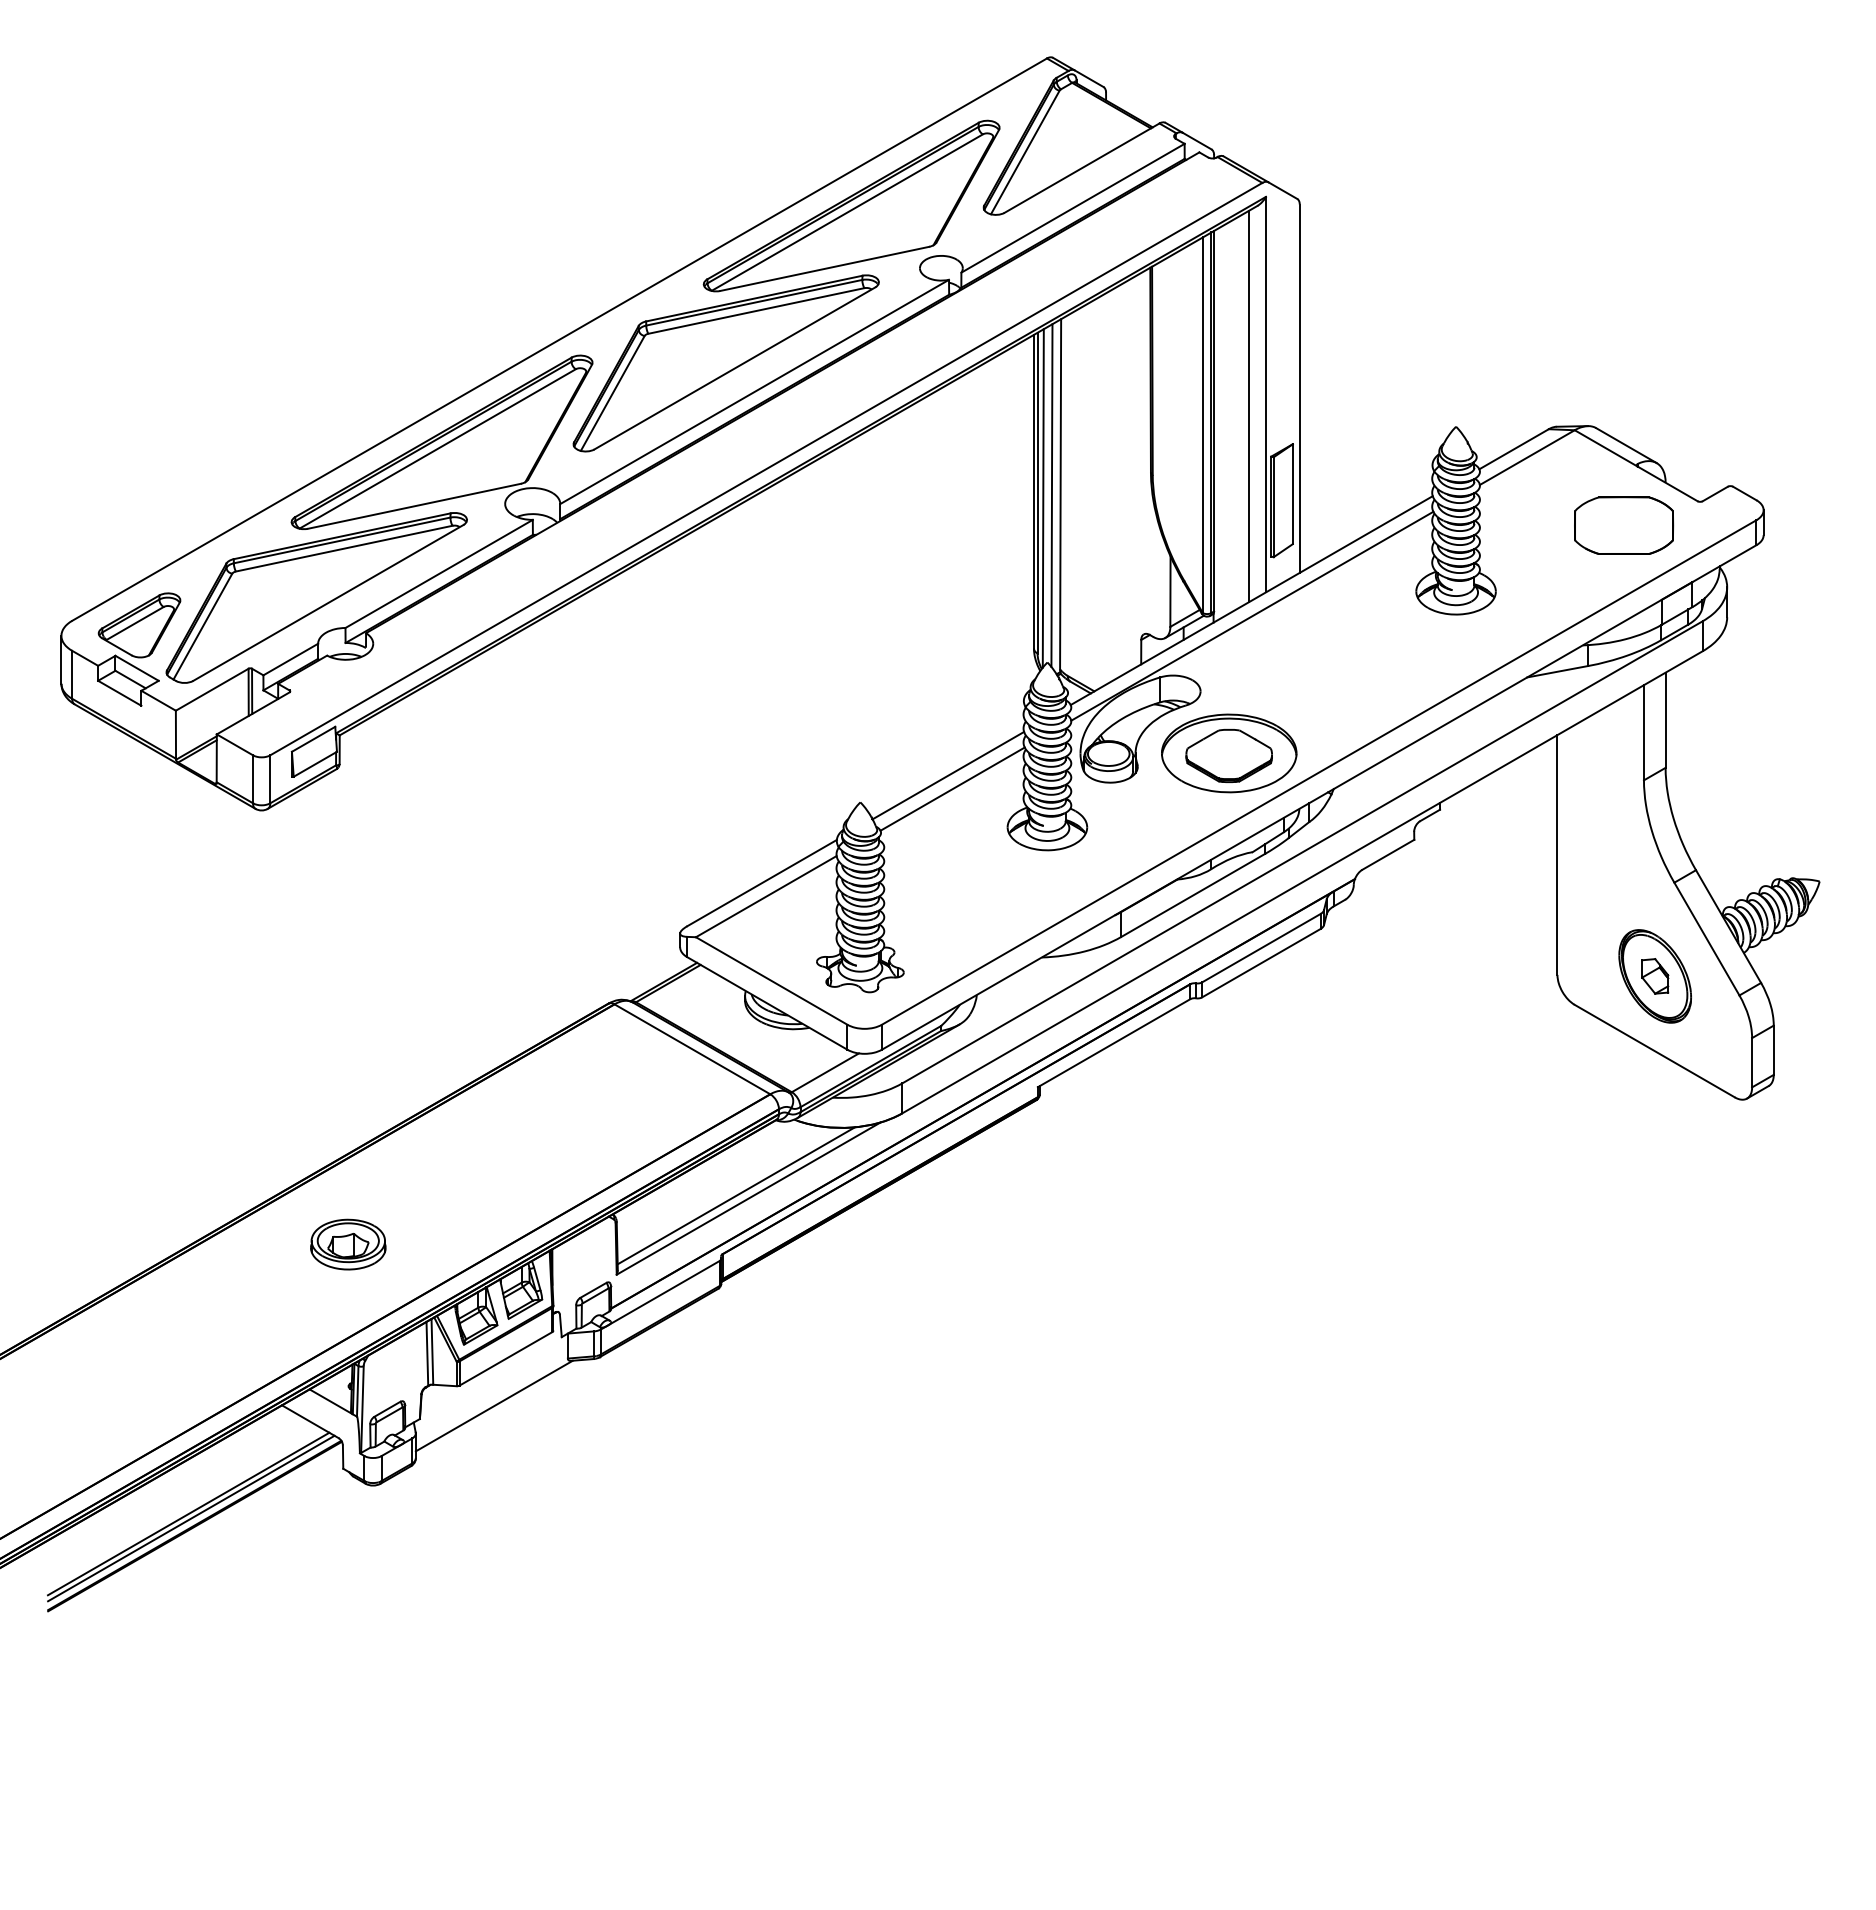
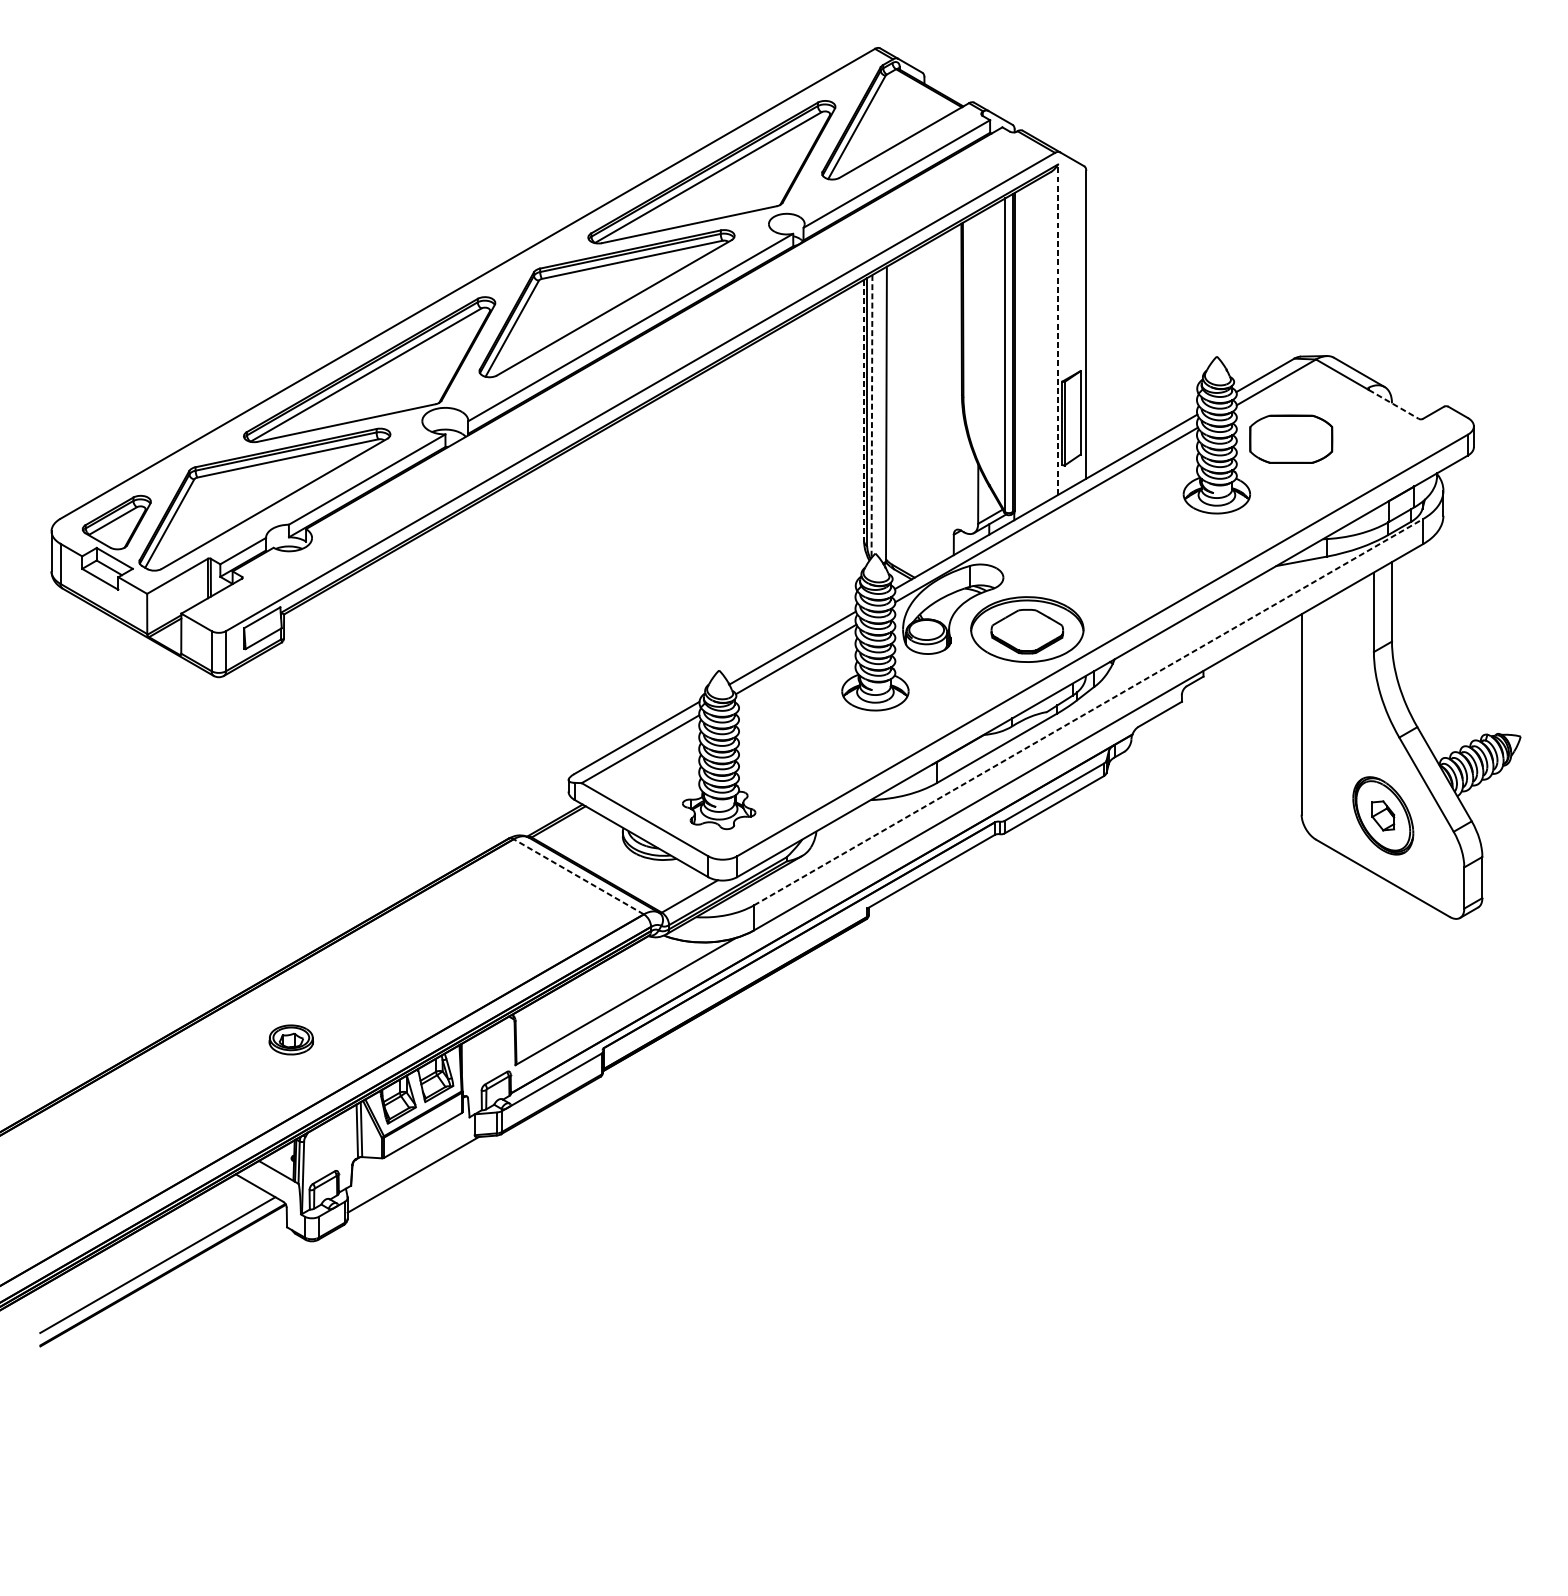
line: (1265, 394) -> (1057, 329), solid -> dashed
line: (1248, 406) -> (1043, 339), removed
line: (1668, 484) -> (1394, 404), solid -> dashed
line: (1033, 491) -> (863, 410), solid -> dashed
line: (1051, 495) -> (878, 414), removed
line: (1043, 498) -> (872, 416), solid -> dashed
part: (1623, 525) -> (1290, 439), moved
line: (1302, 852) -> (1088, 712), solid -> dashed
line: (692, 1049) -> (578, 876), solid -> dashed
line: (736, 1195) -> (615, 998), removed
part: (348, 1244) -> (291, 1039), size x0.7
line: (191, 1518) -> (160, 1268), removed

